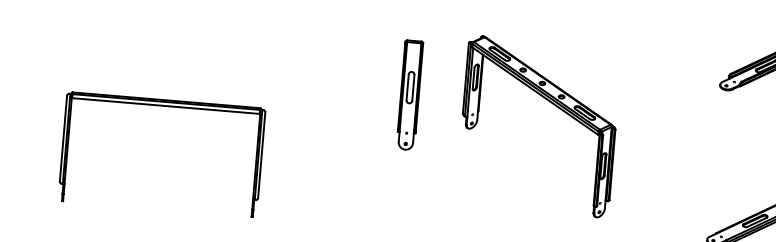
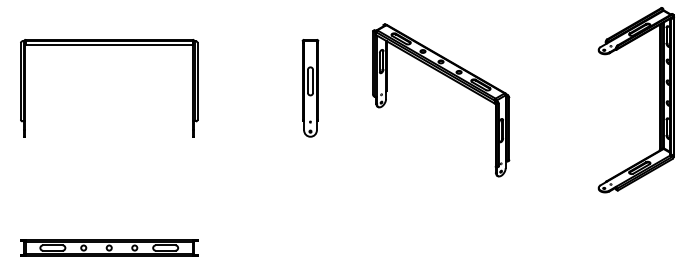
part: (409, 95) -> (310, 88), moved
part: (166, 106) -> (109, 45), moved

